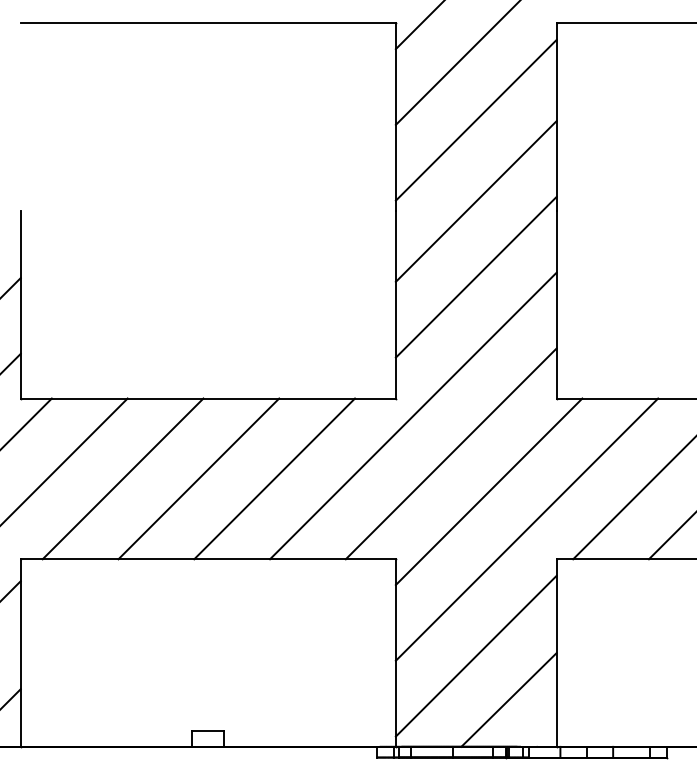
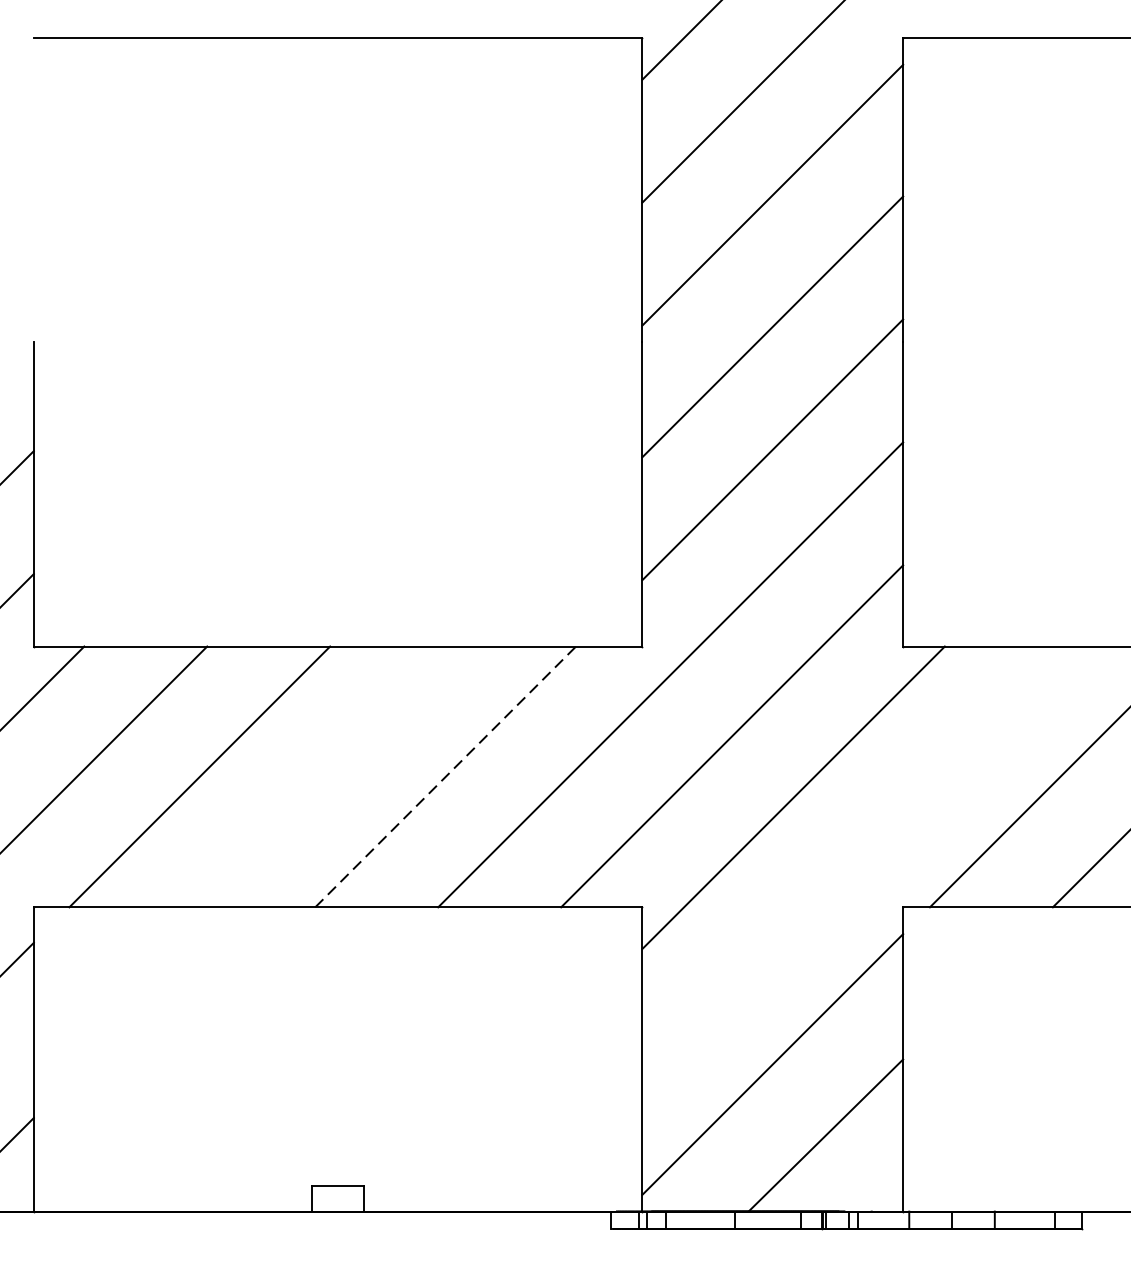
line: (198, 478) -> (322, 776), removed
line: (274, 478) -> (445, 776), solid -> dashed
line: (526, 529) -> (854, 858), removed

